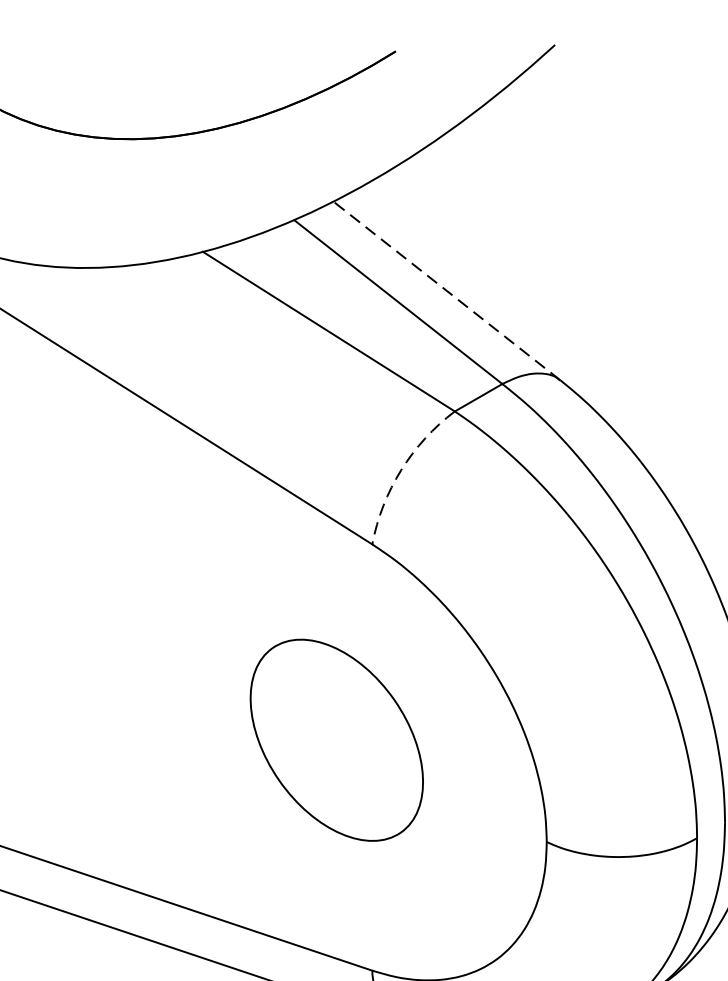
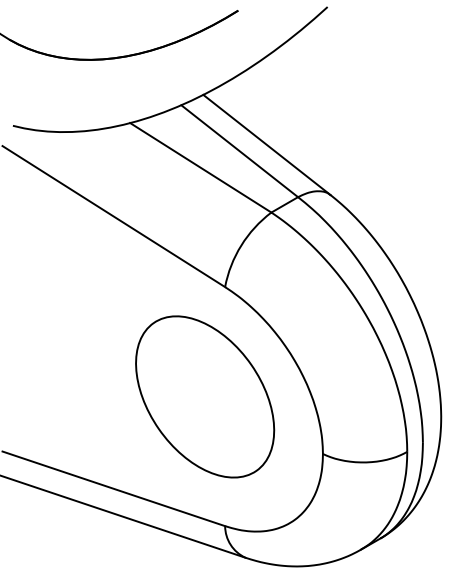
line: (446, 290) -> (266, 144), dashed -> solid
arc: (401, 470) -> (241, 245), dashed -> solid
part: (337, 739) -> (205, 396), size x1.43

